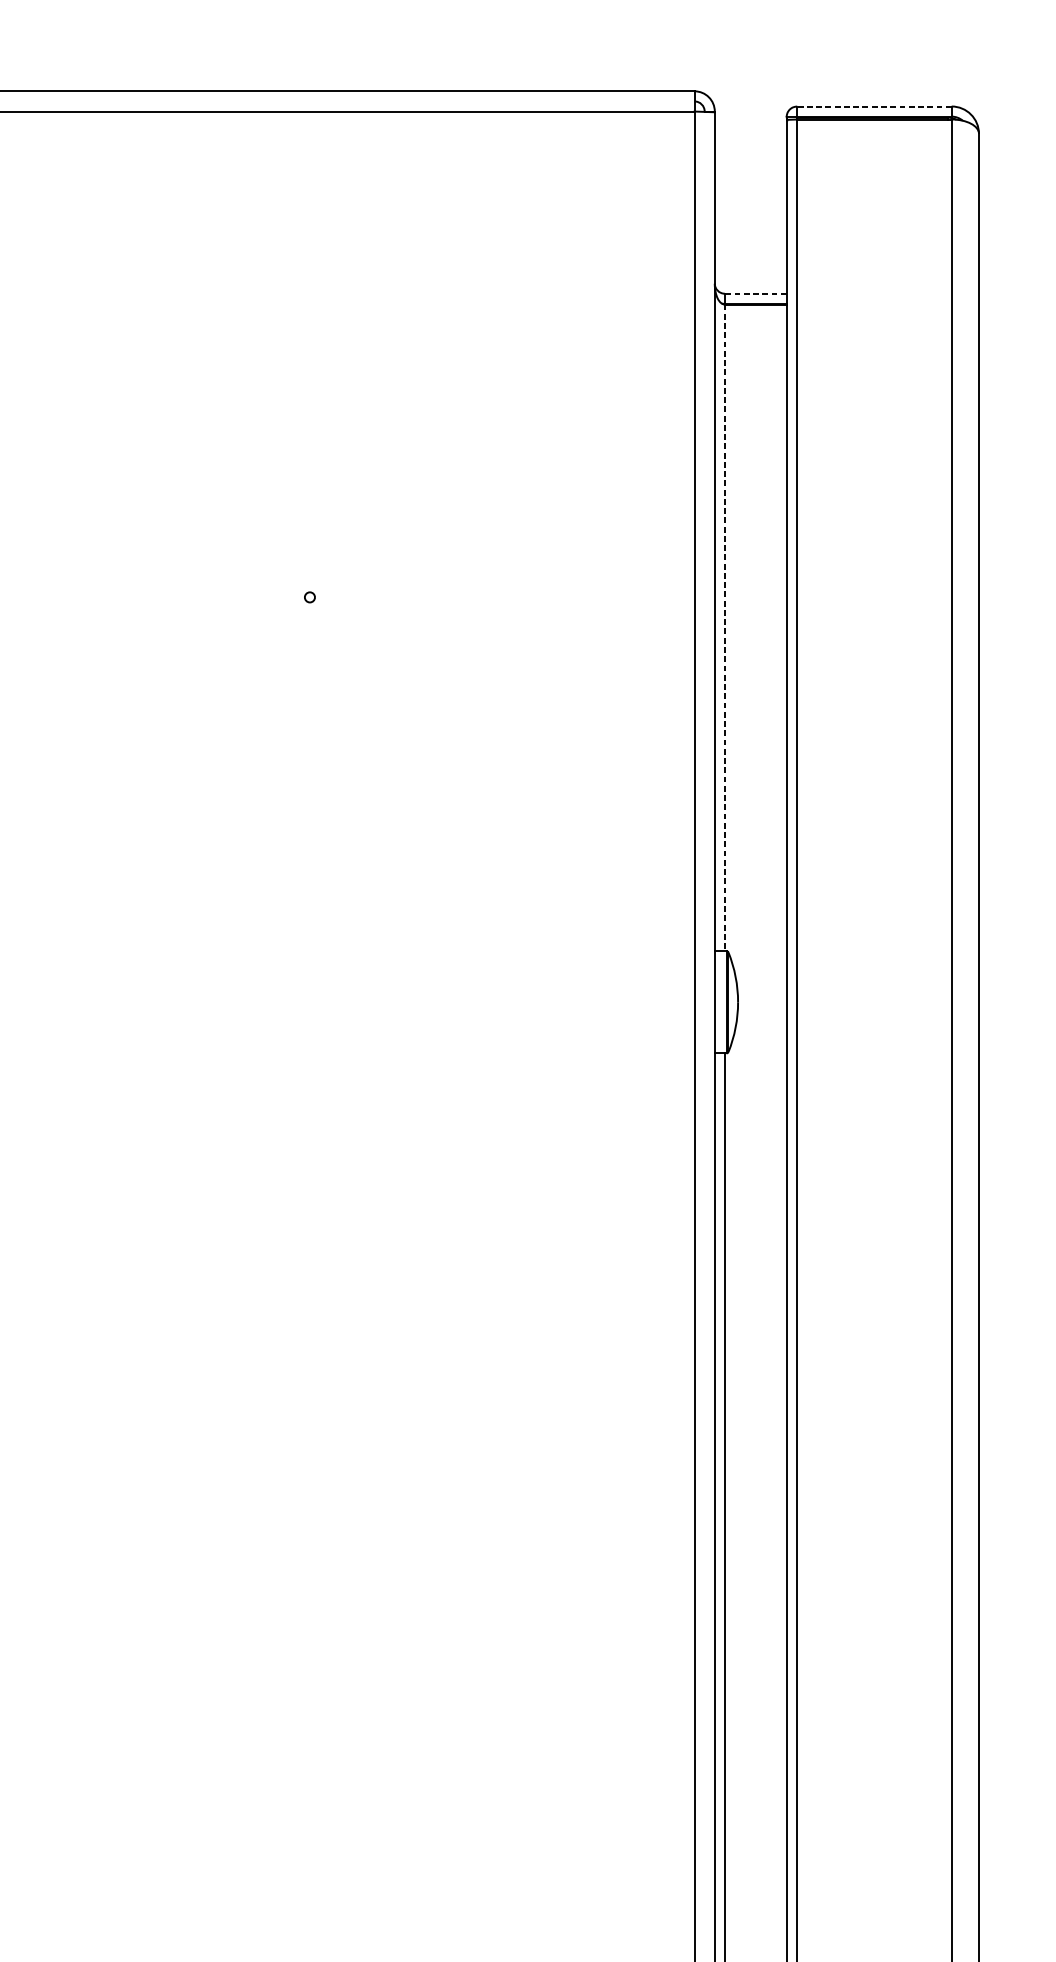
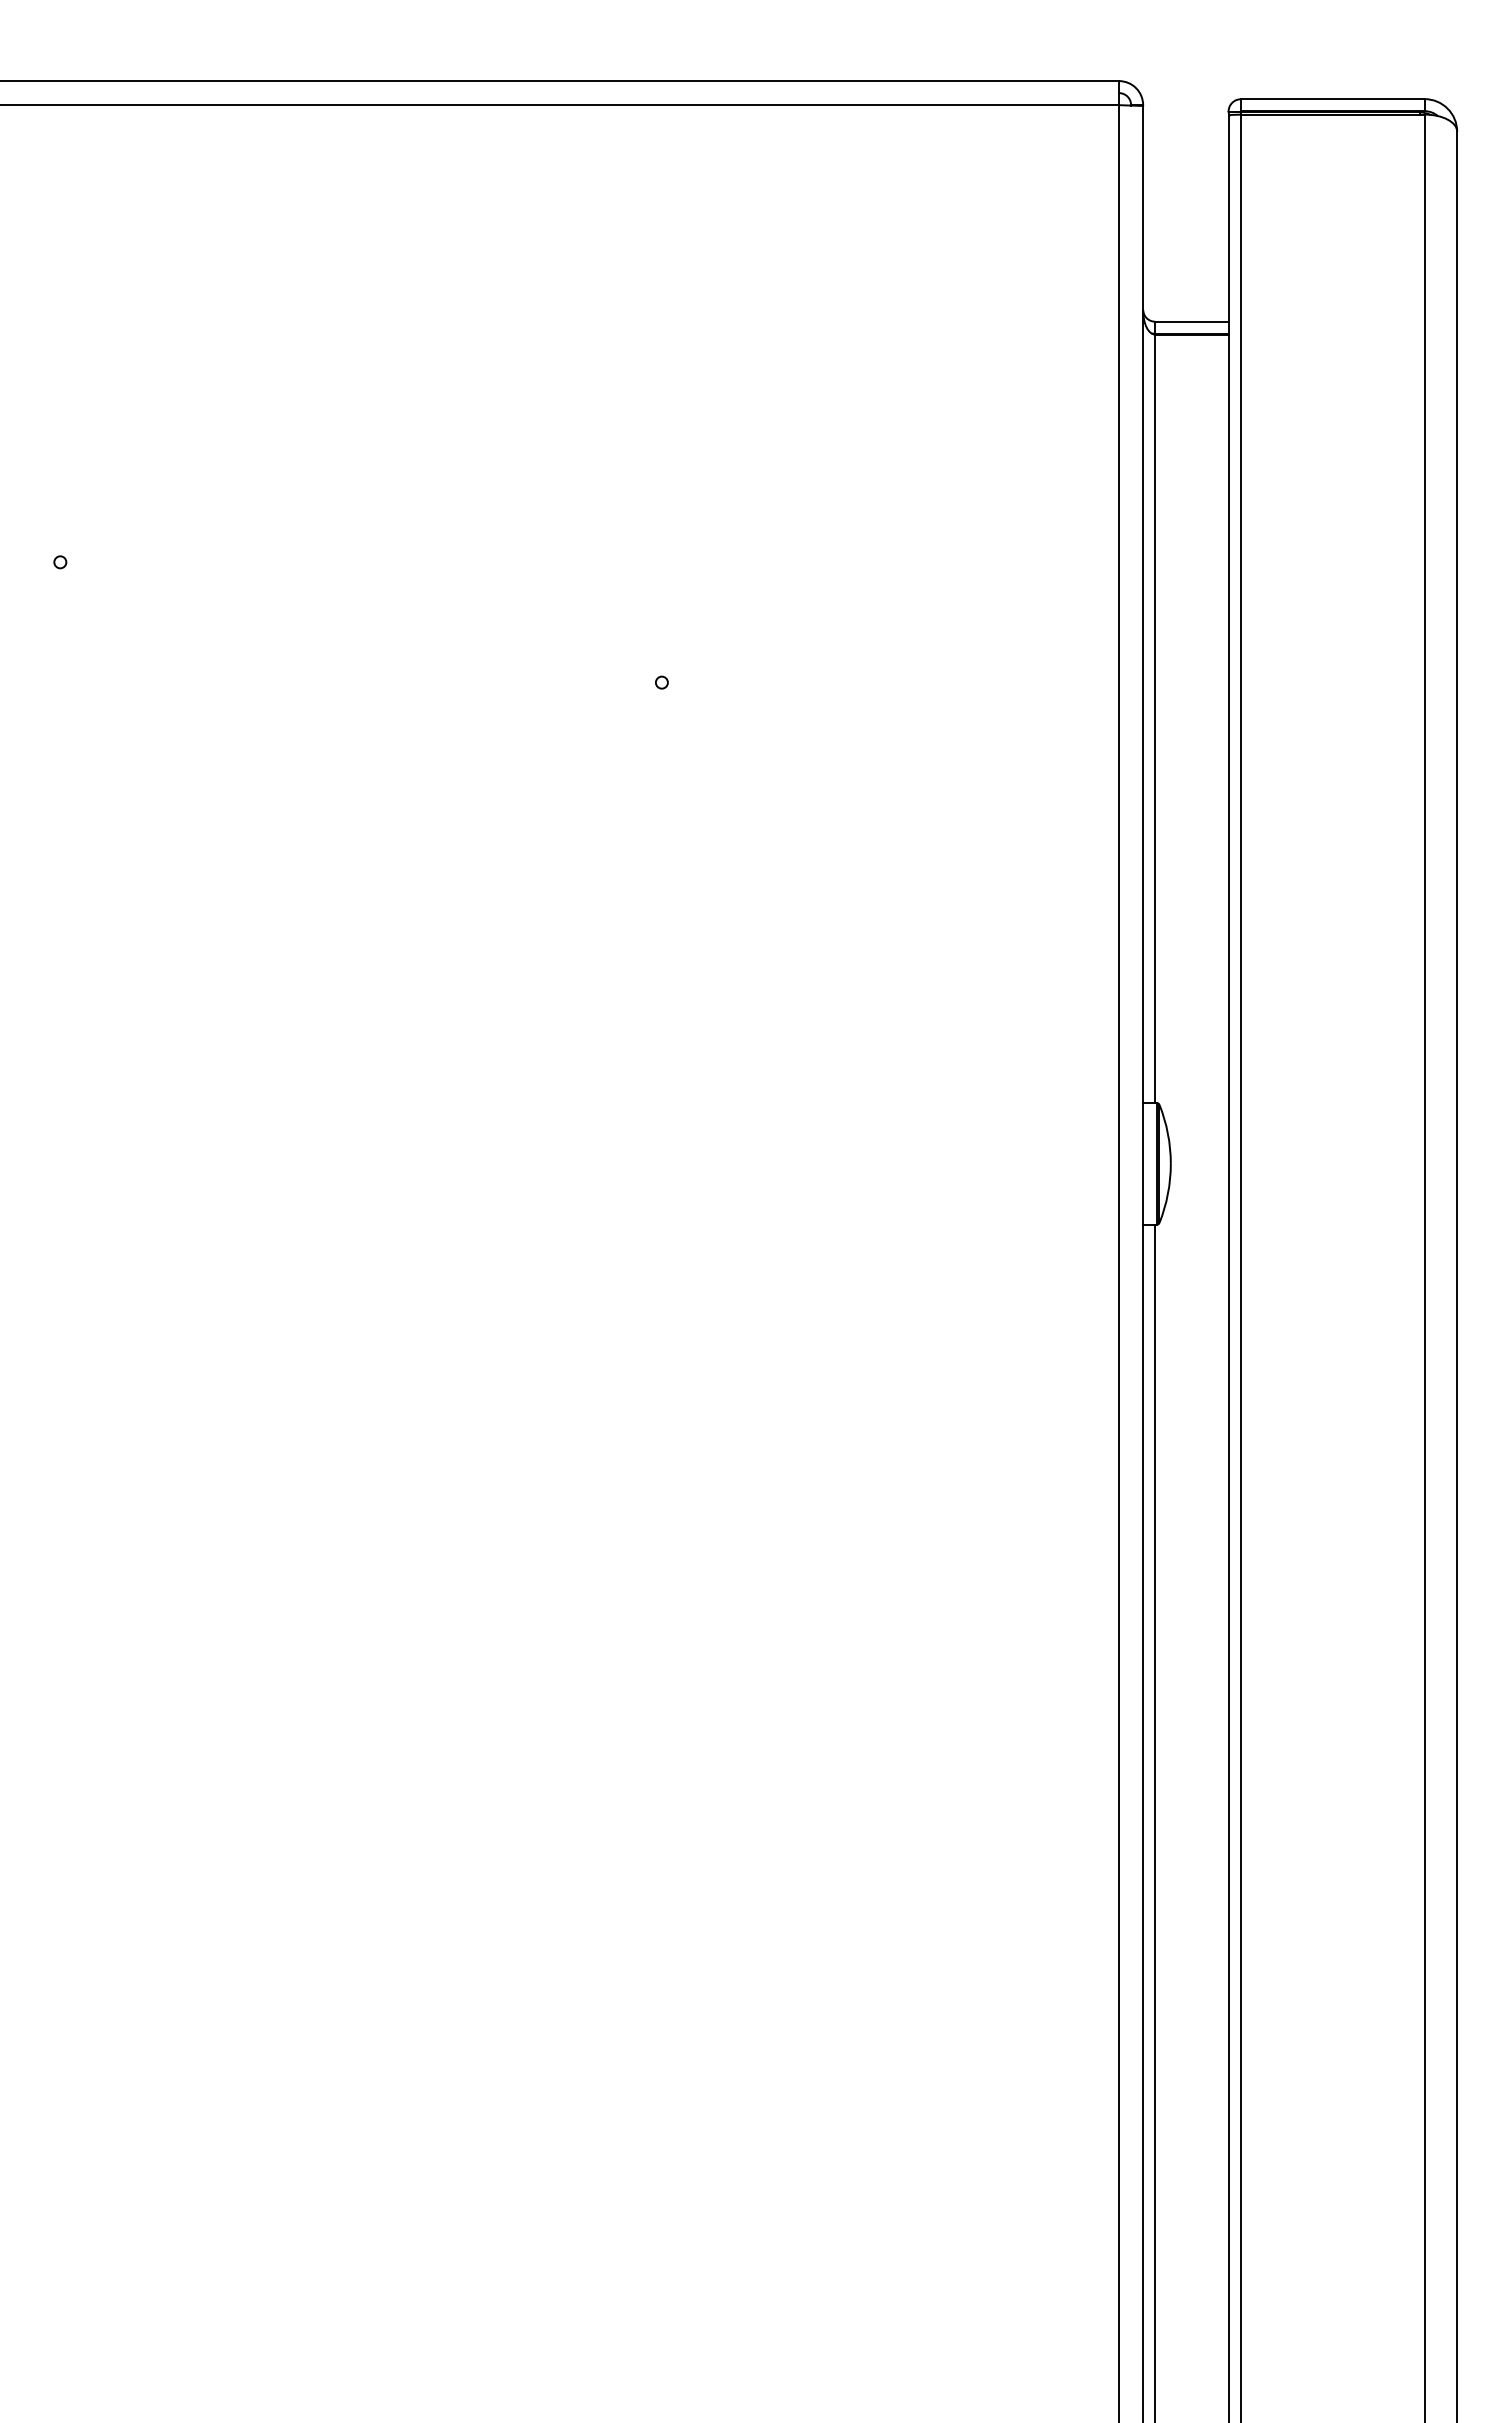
line: (874, 106) -> (1332, 99), dashed -> solid
line: (755, 293) -> (1191, 321), dashed -> solid
line: (725, 628) -> (1155, 719), dashed -> solid

